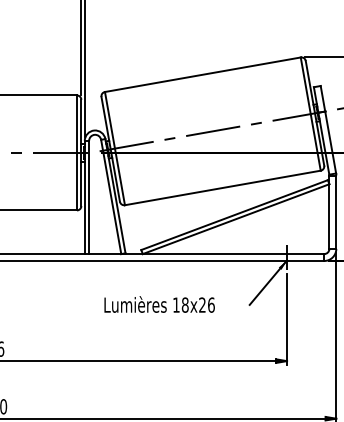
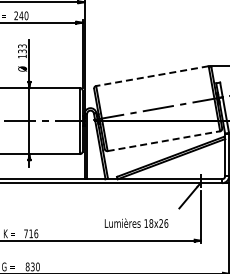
line: (201, 75) -> (151, 76), solid -> dashed
line: (223, 188) -> (164, 141), solid -> dashed
text: (159, 303) -> (136, 222), moved

